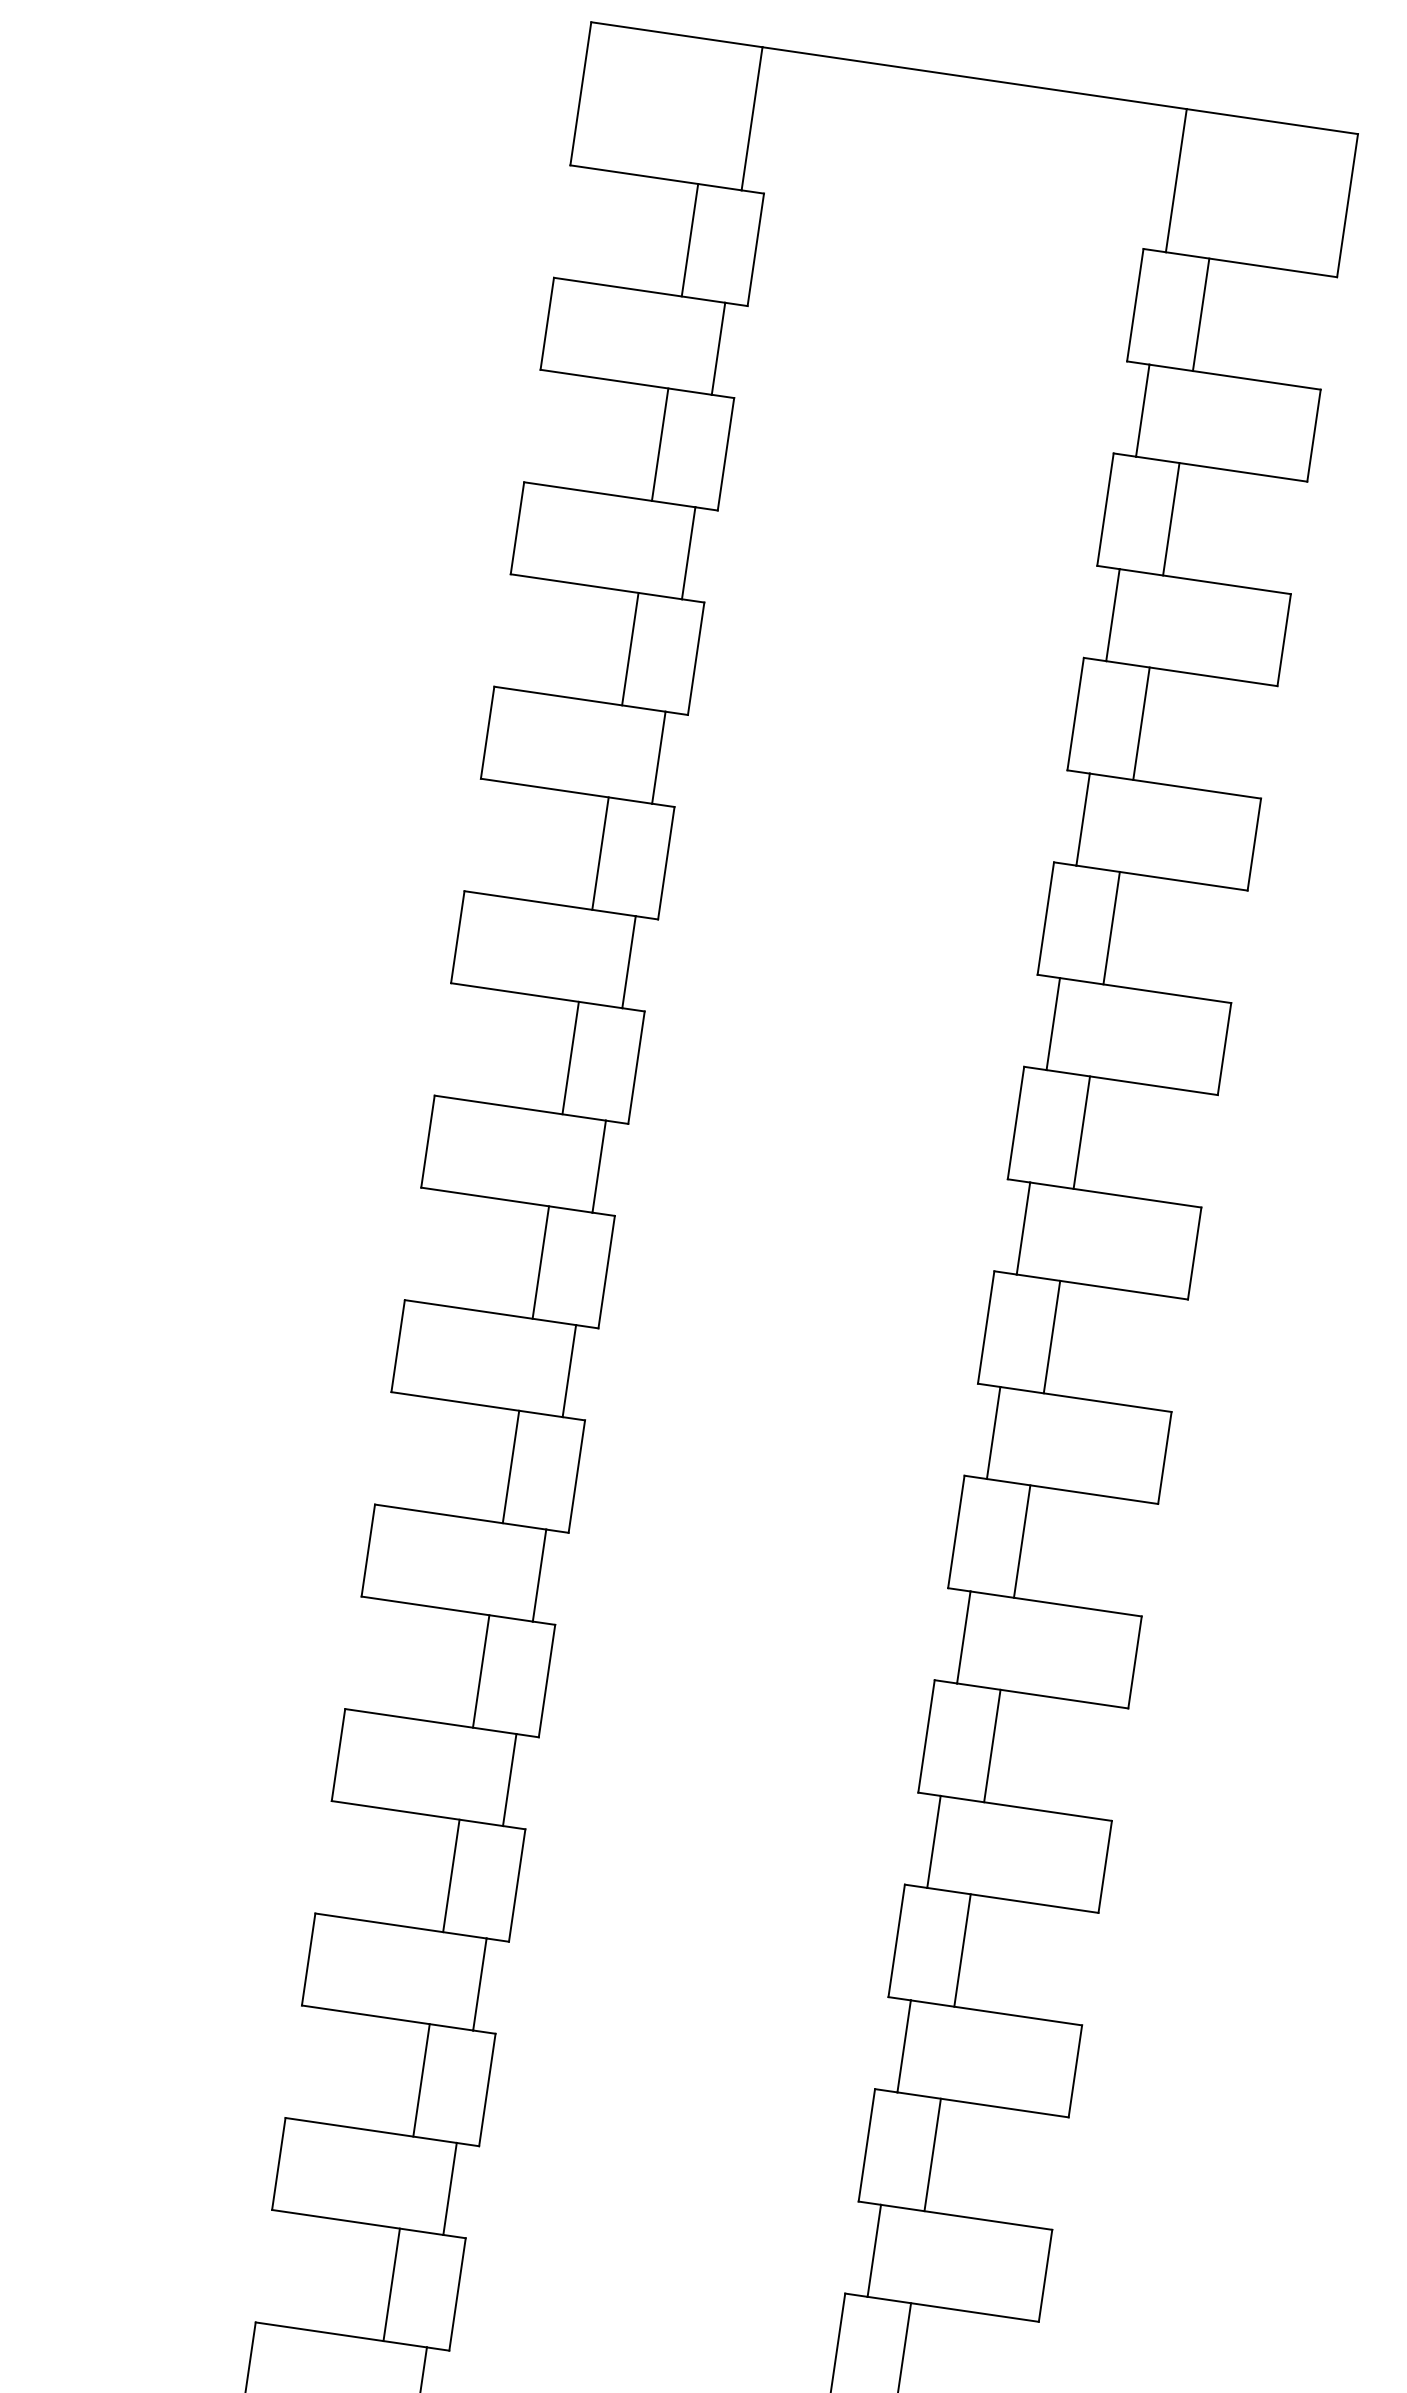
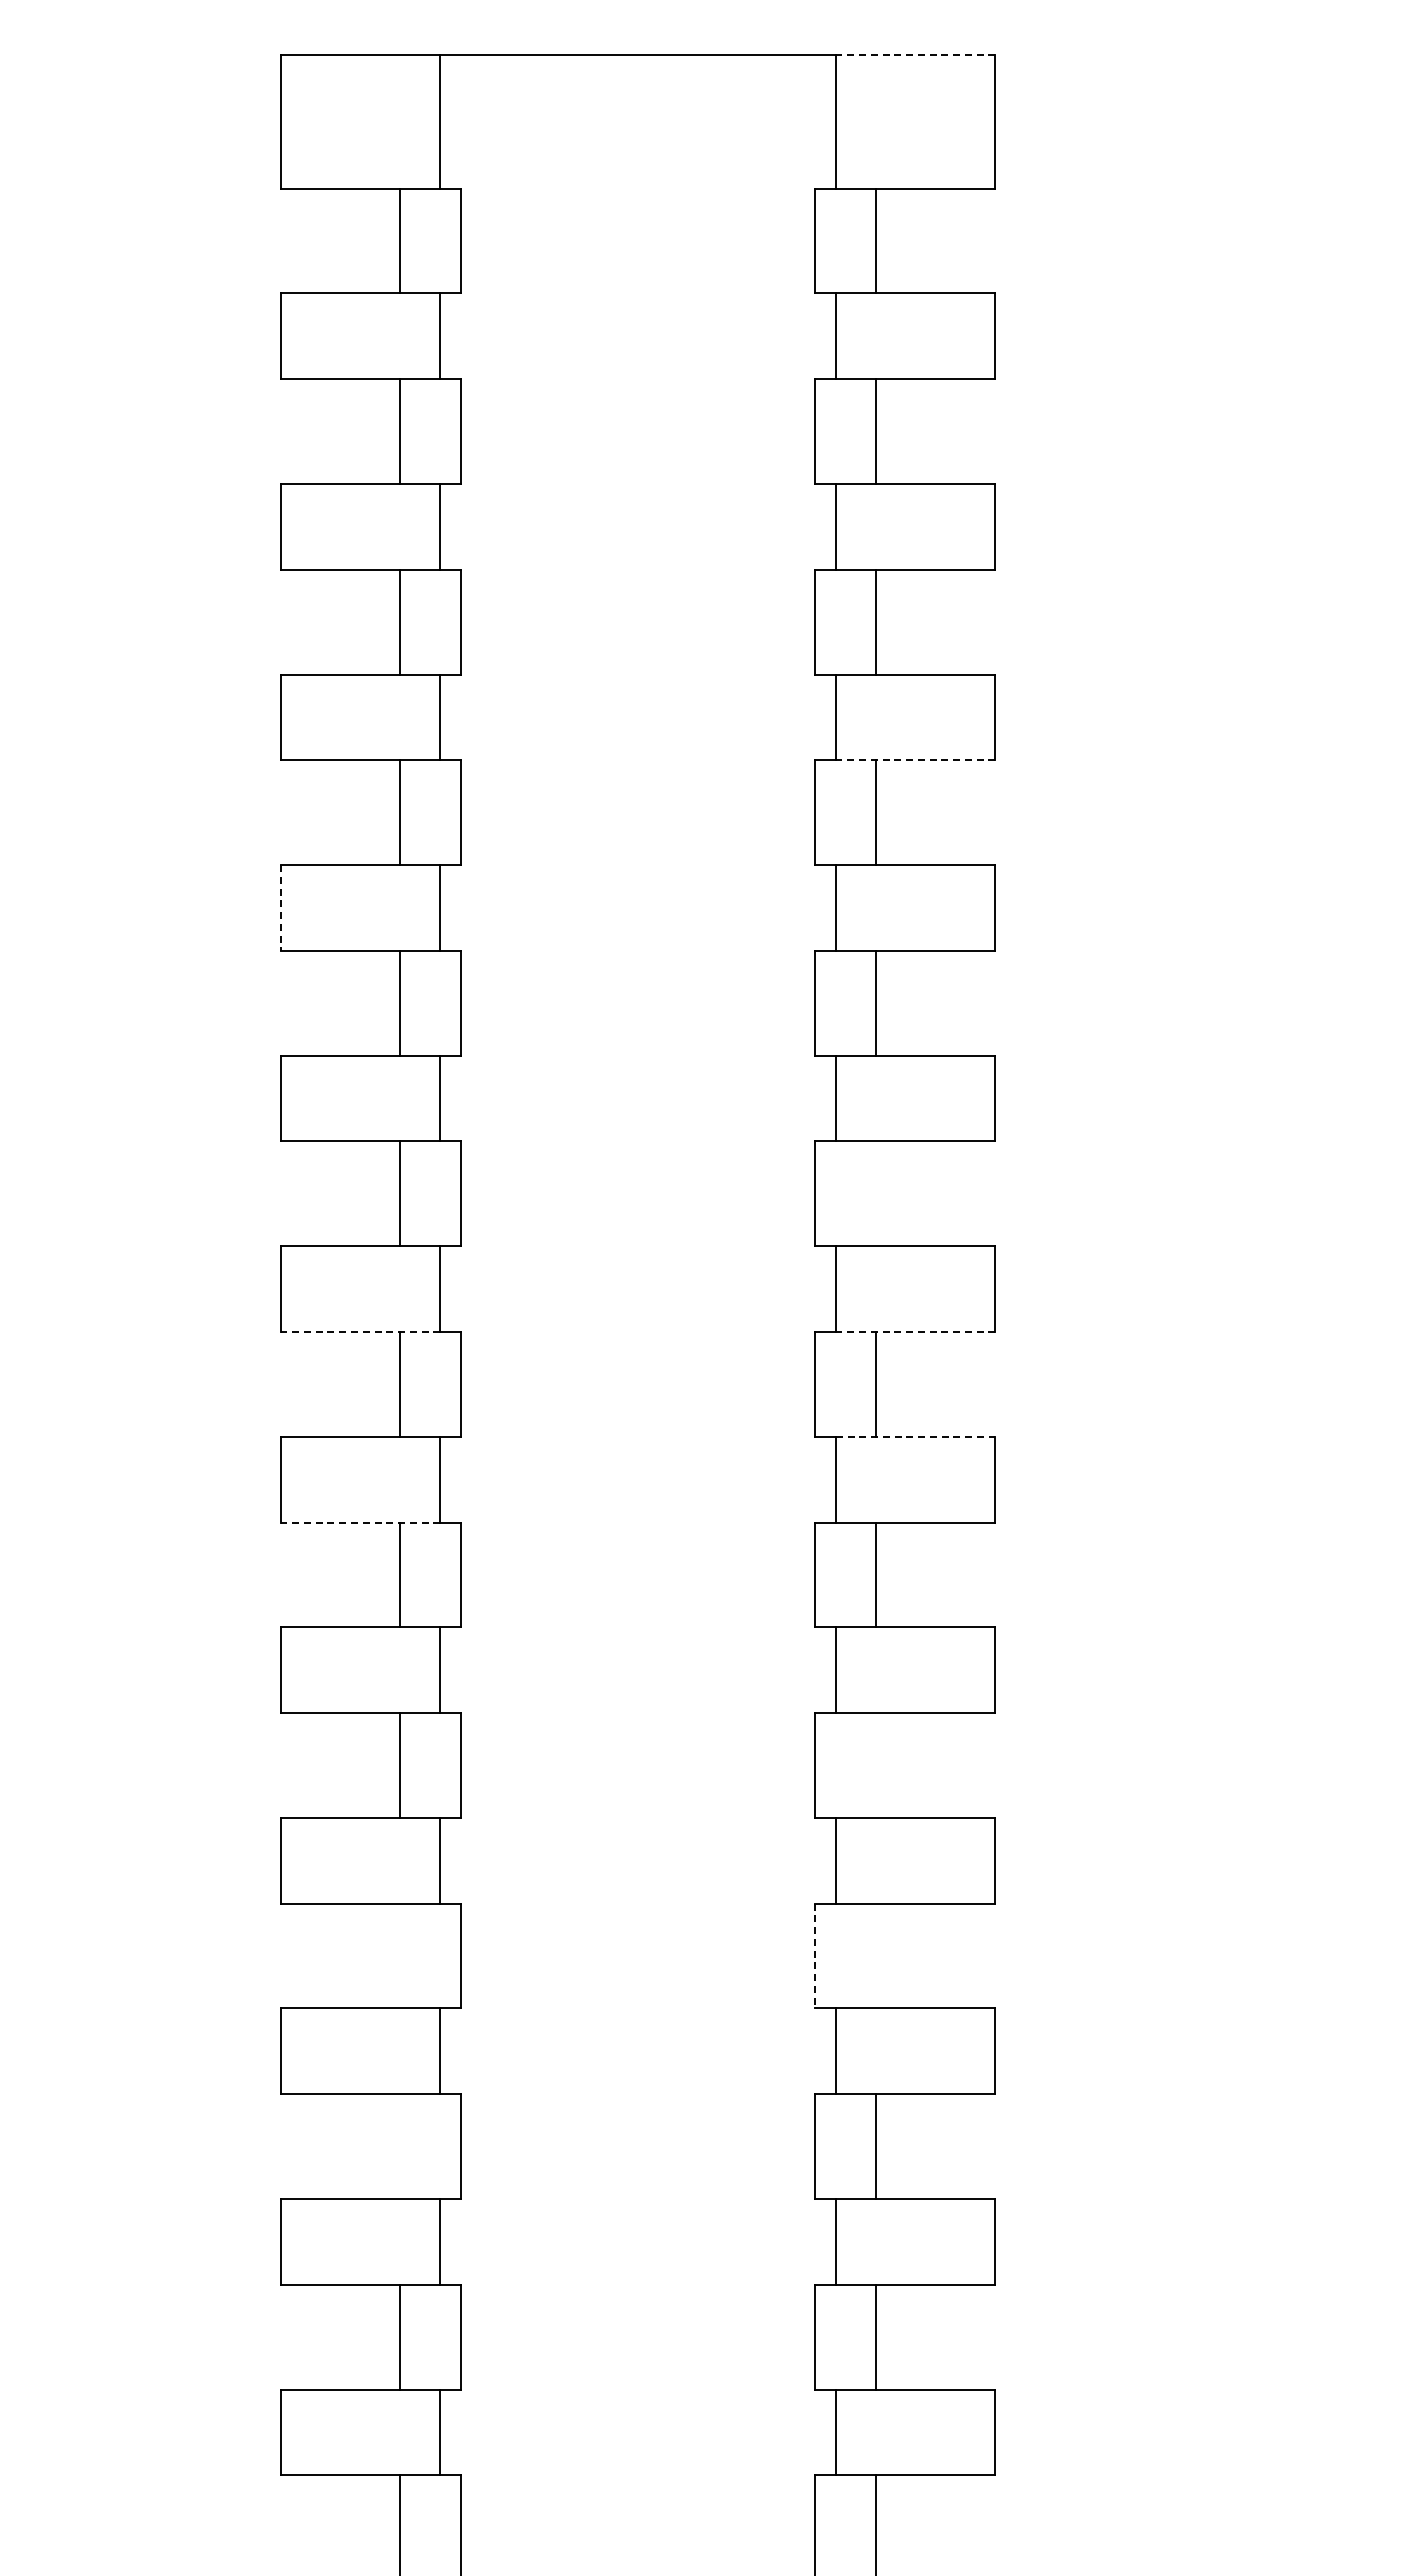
line: (1272, 121) -> (915, 55), solid -> dashed
line: (1161, 878) -> (915, 760), solid -> dashed
line: (457, 936) -> (280, 907), solid -> dashed
line: (1052, 1336) -> (876, 1193), removed
line: (477, 1404) -> (360, 1331), solid -> dashed
line: (1072, 1491) -> (915, 1331), solid -> dashed
line: (1056, 1603) -> (915, 1436), solid -> dashed
line: (447, 1609) -> (360, 1522), solid -> dashed
line: (962, 1950) -> (876, 1765), removed
line: (421, 2079) -> (399, 1955), removed
line: (866, 2145) -> (814, 1956), solid -> dashed
line: (933, 2154) -> (876, 1955), removed
line: (391, 2284) -> (399, 2146), removed

